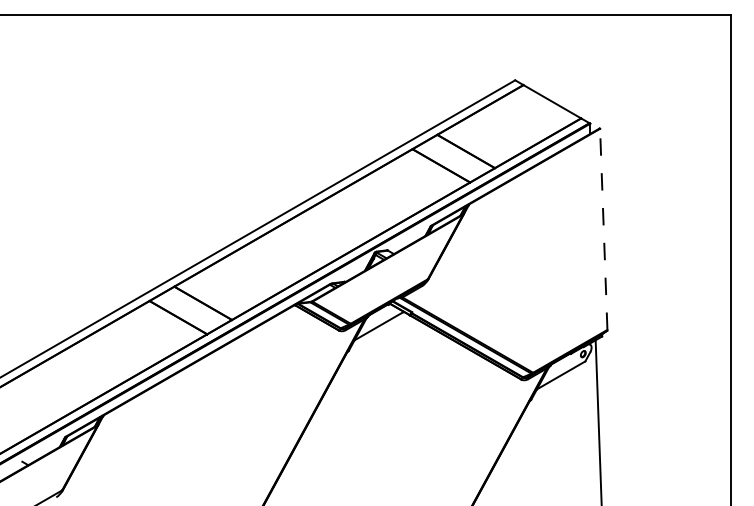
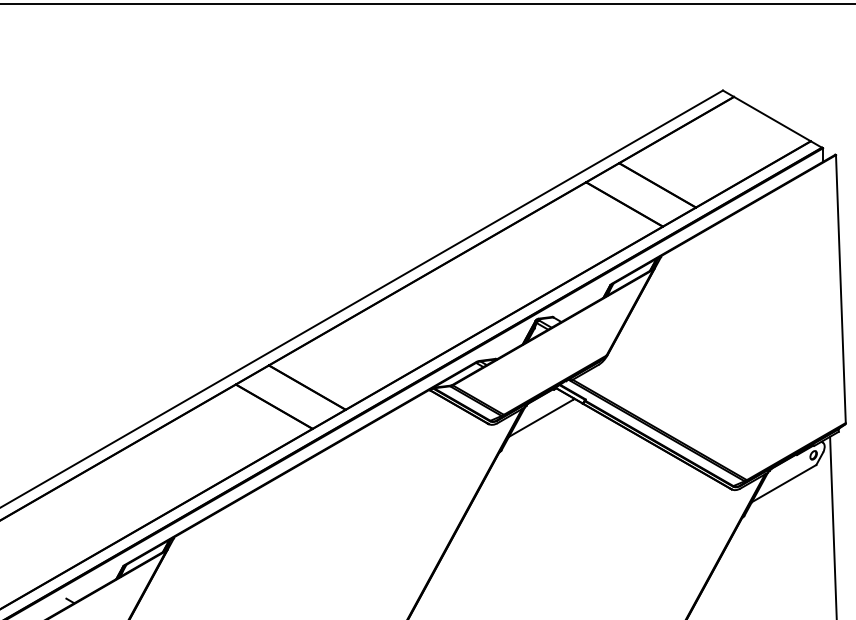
line: (603, 229) -> (840, 289), dashed -> solid

